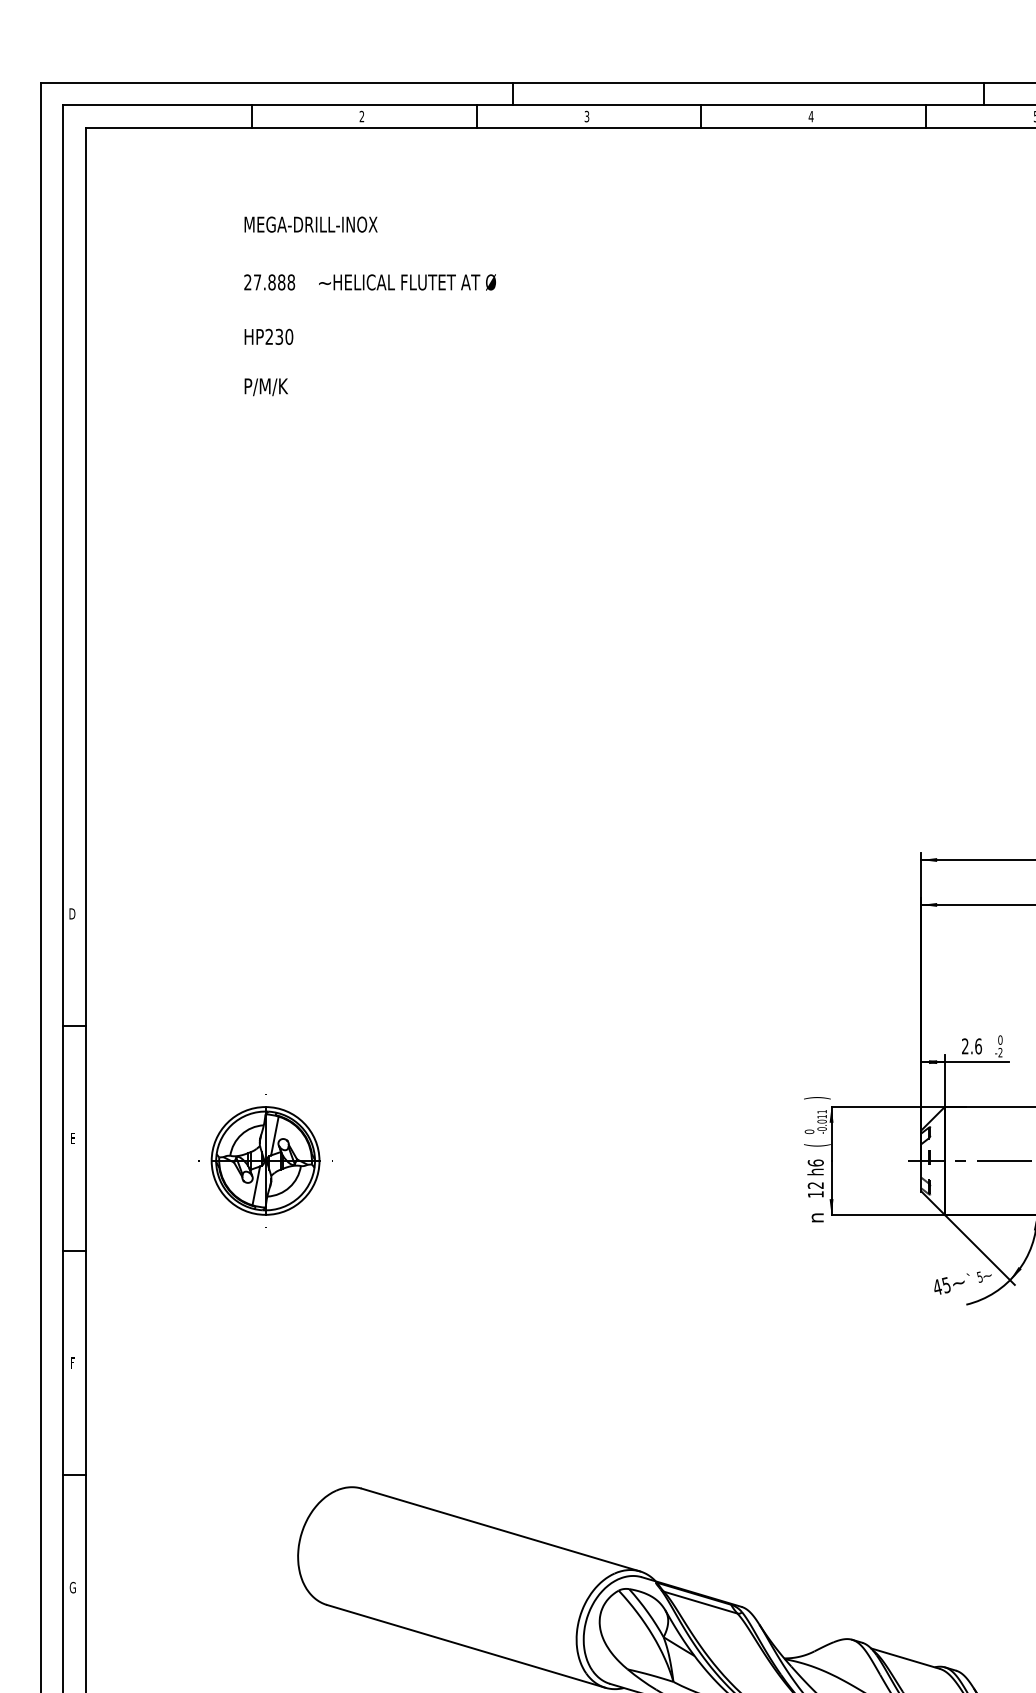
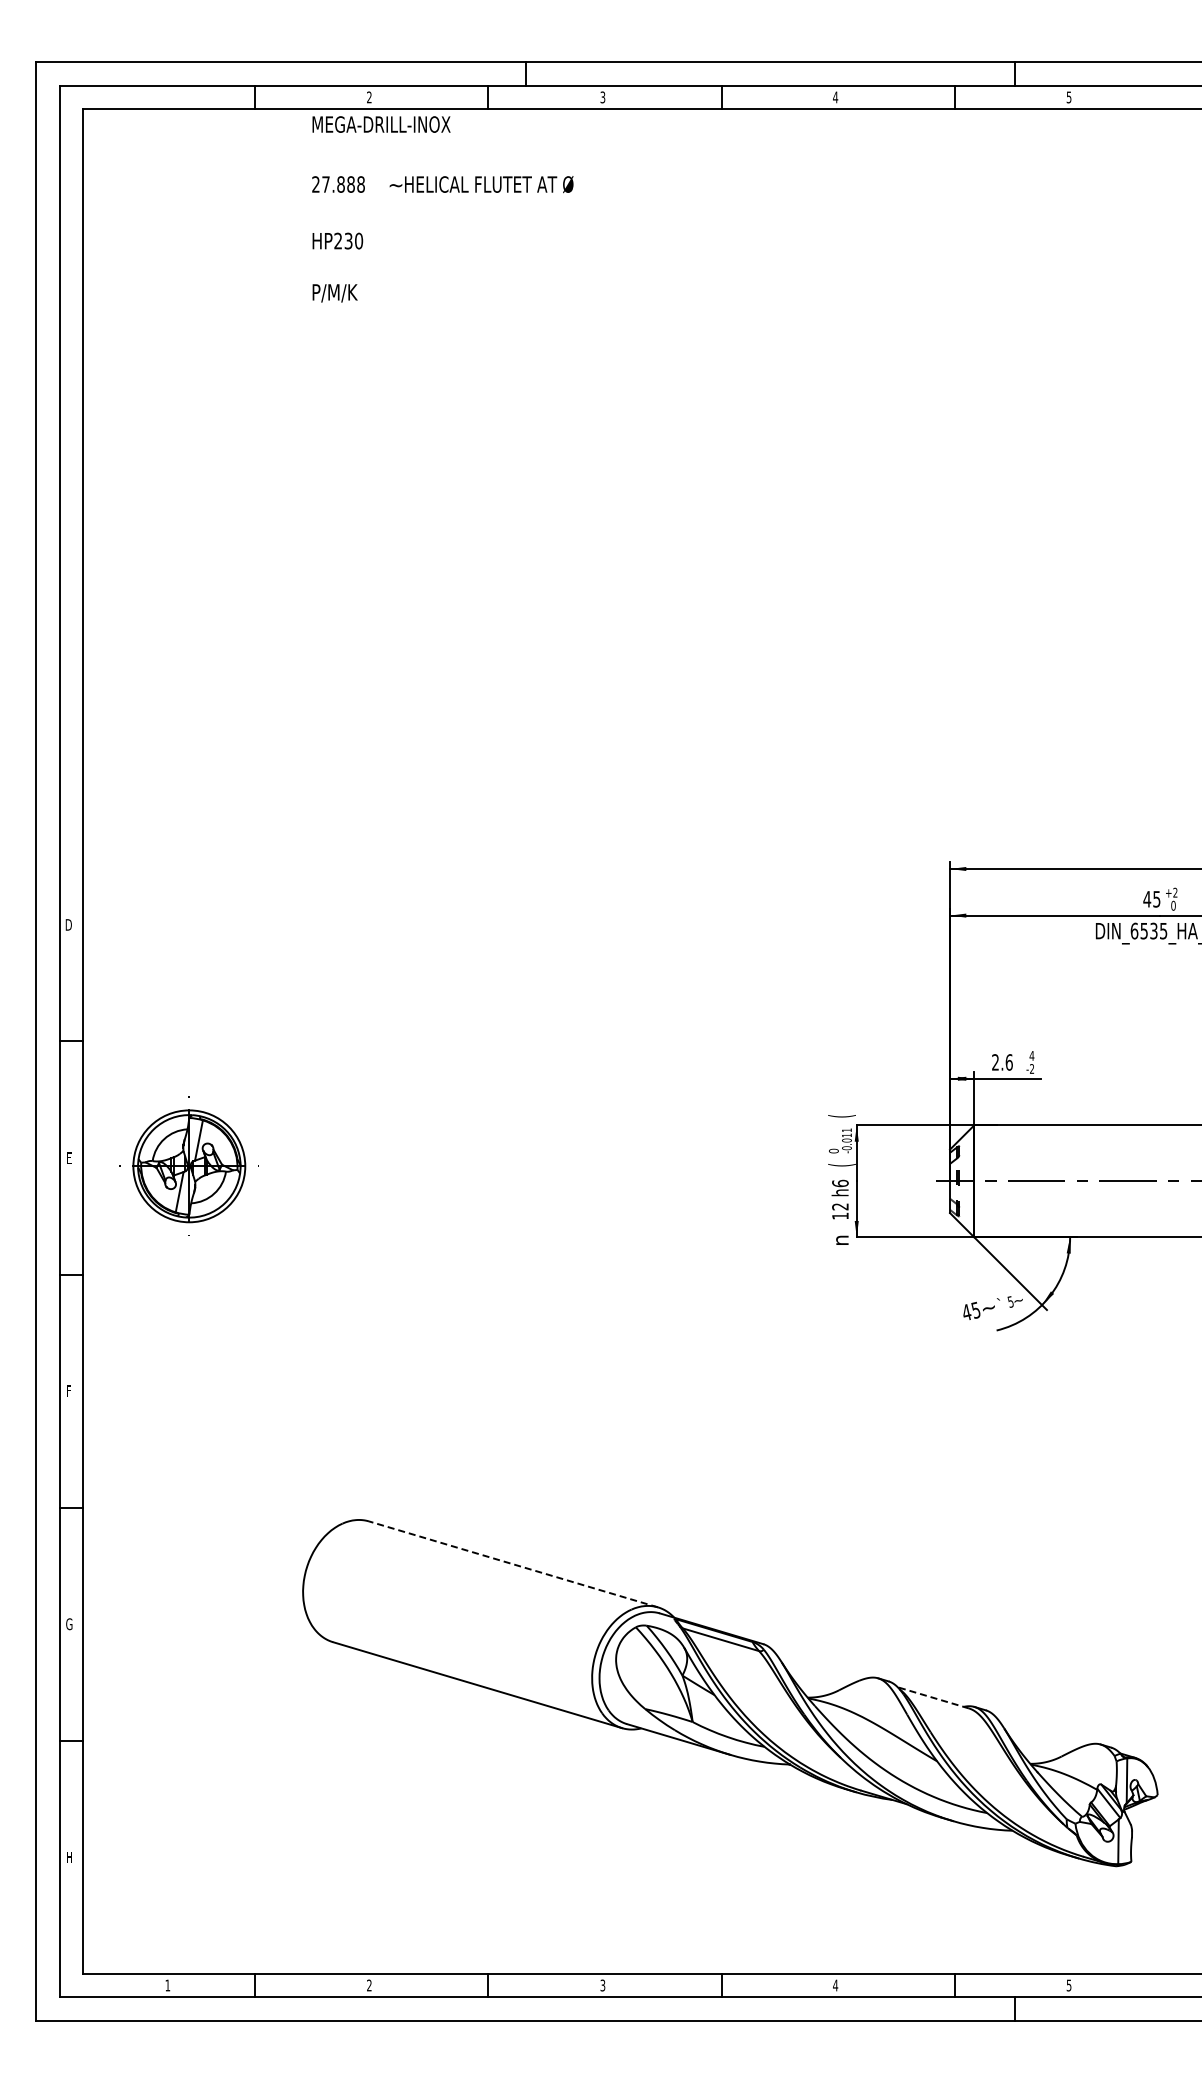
text: (369, 306) -> (442, 209), moved
text: (999, 1039) -> (1031, 1055), 0 -> 4
text: (816, 1098) -> (841, 1116), ) -> (
part: (264, 1160) -> (188, 1165), moved
line: (500, 1530) -> (513, 1564), solid -> dashed
line: (904, 1658) -> (932, 1697), solid -> dashed

